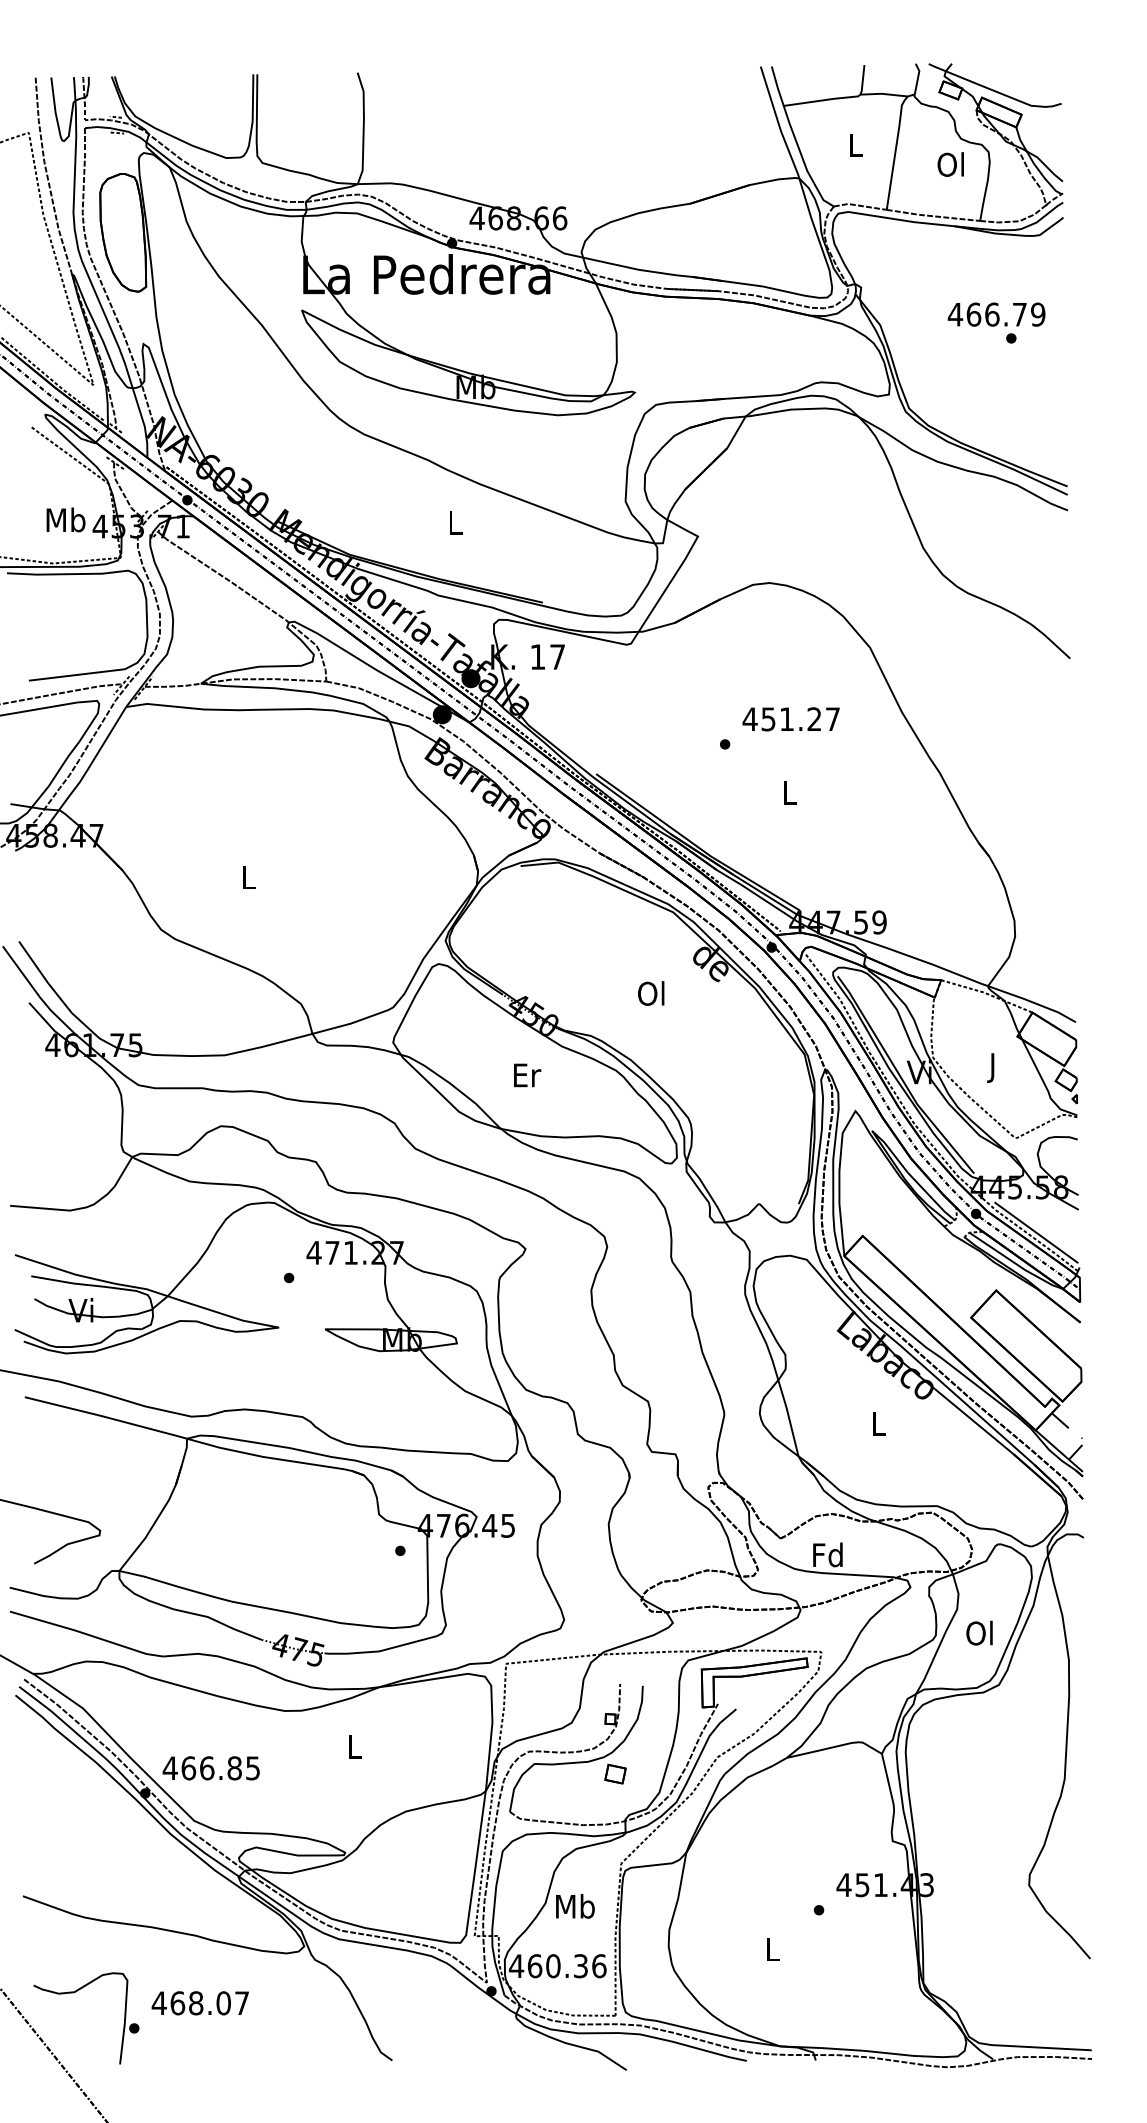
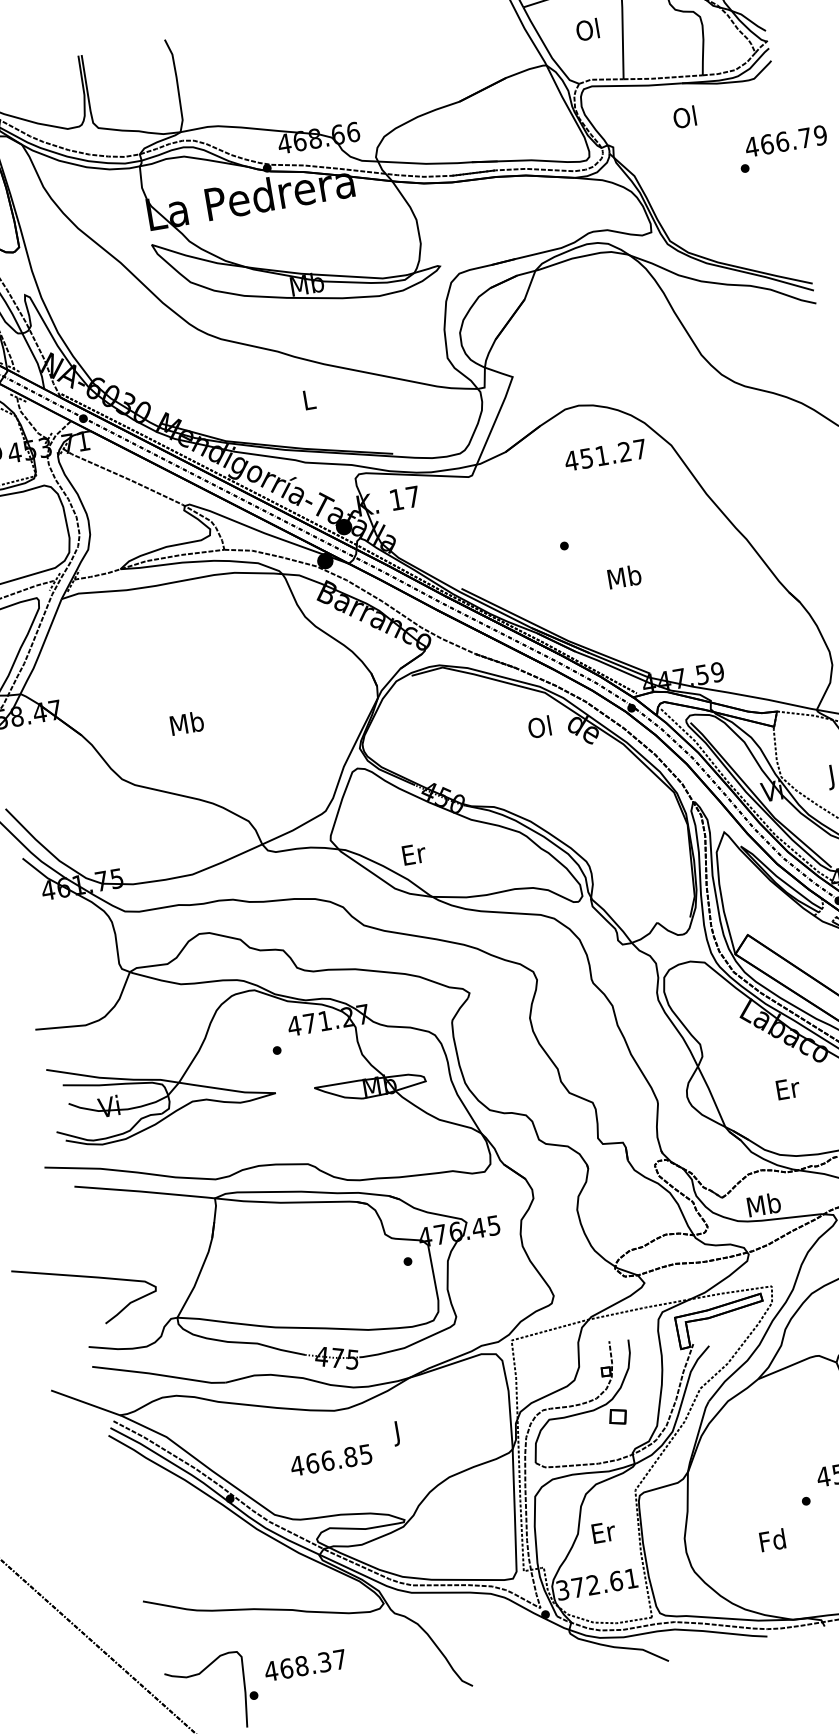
text: (854, 144) -> (587, 29), L -> Ol
text: (950, 164) -> (684, 117), moved
text: (996, 314) -> (785, 141), moved
text: (790, 719) -> (604, 455), moved
text: (789, 792) -> (624, 576), L -> Mb
text: (248, 876) -> (187, 722), L -> Mb
text: (651, 993) -> (539, 727), moved
text: (527, 1075) -> (414, 854), moved
text: (879, 1423) -> (788, 1088), L -> Er
text: (828, 1554) -> (764, 1204), Fd -> Mb
text: (354, 1750) -> (397, 1433), L -> J
text: (210, 1768) -> (330, 1460), moved
text: (575, 1906) -> (603, 1532), Mb -> Er
text: (771, 1949) -> (772, 1540), L -> Fd
text: (557, 1966) -> (596, 1584), 460.36 -> 372.61
text: (223, 2003) -> (324, 1662), 468.07 -> 468.37

